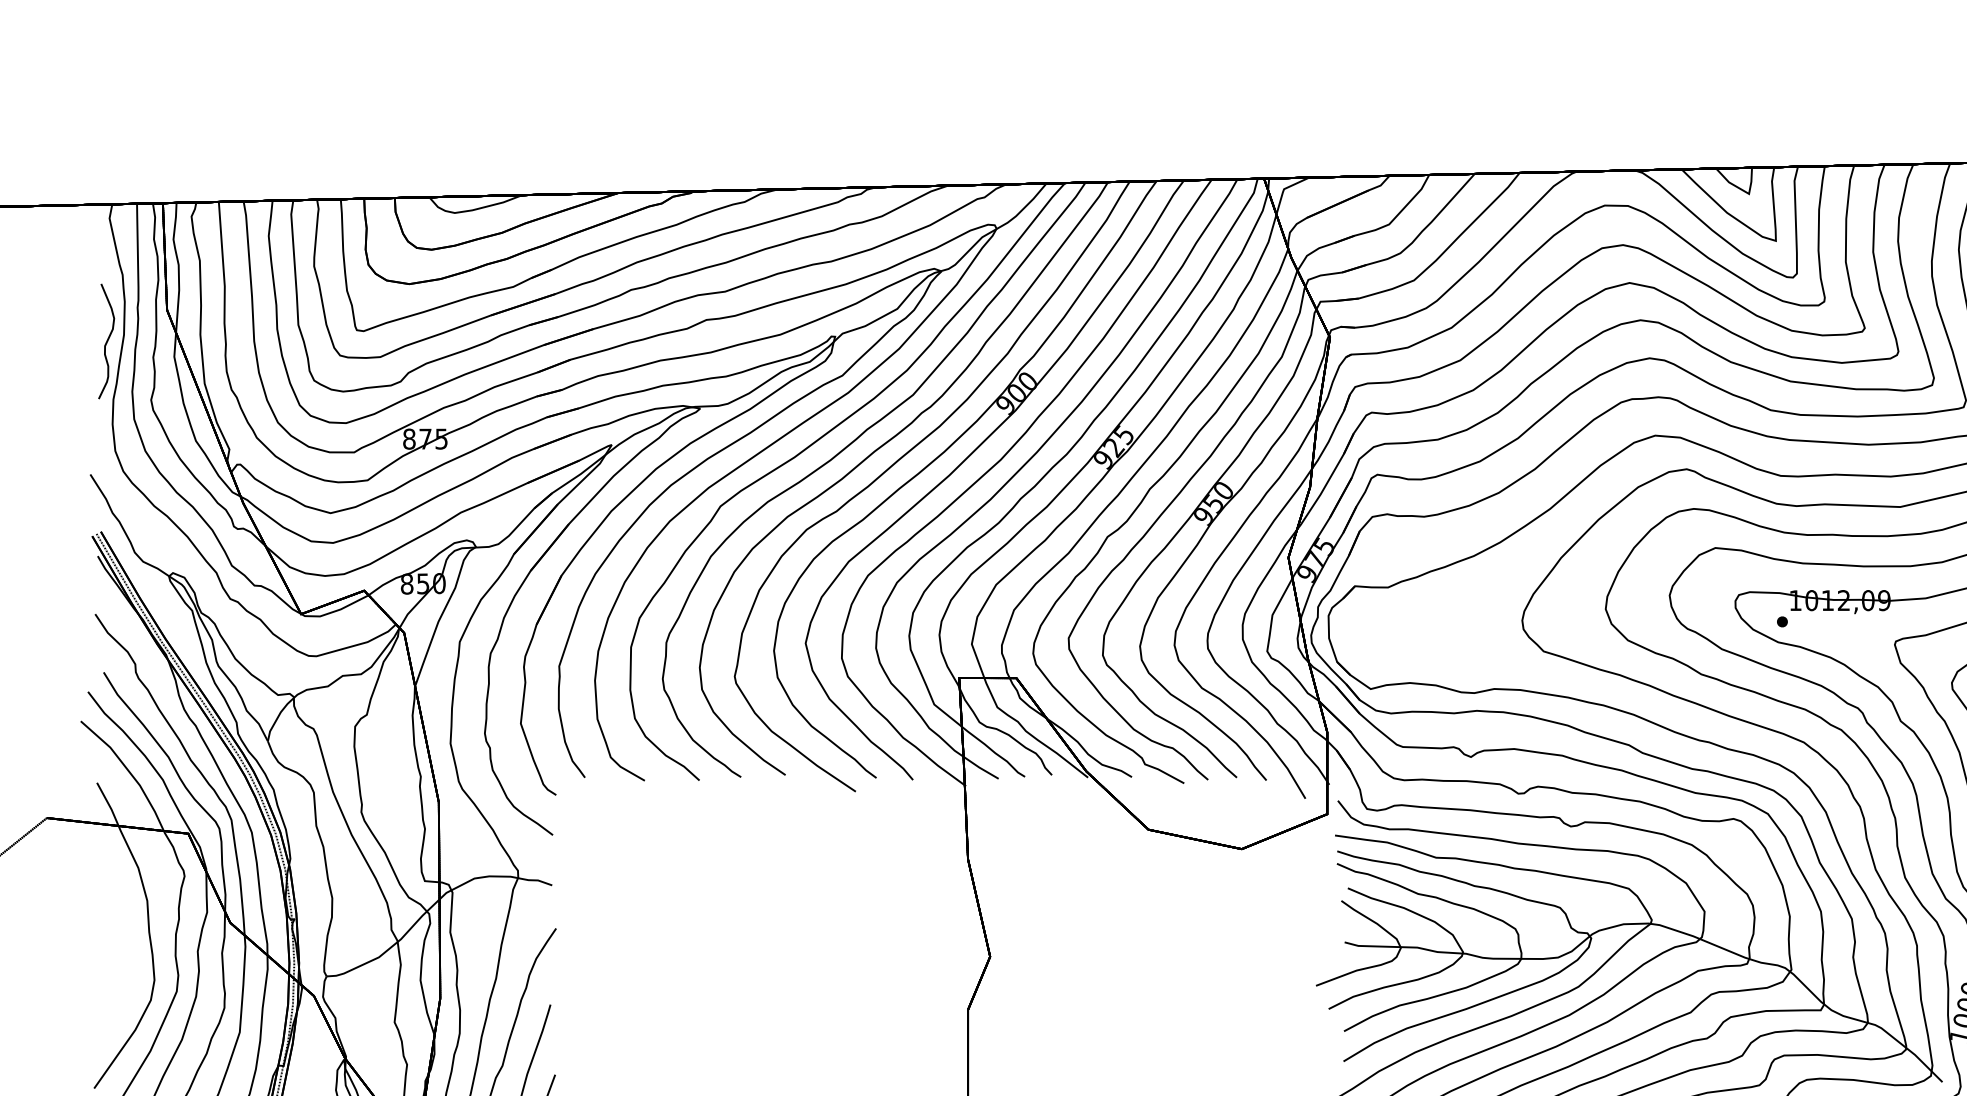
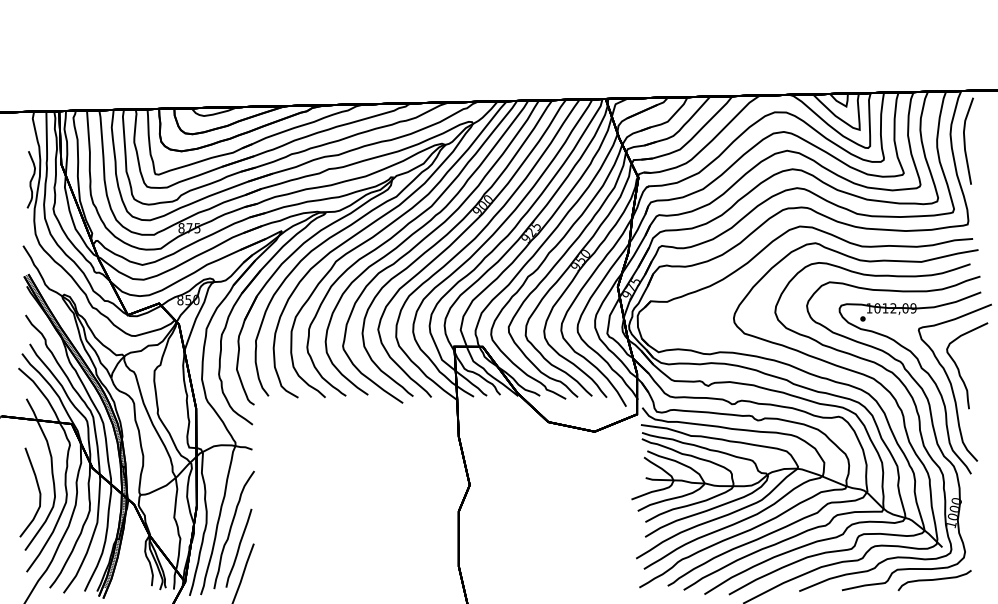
part: (121, 969) -> (38, 491), added

